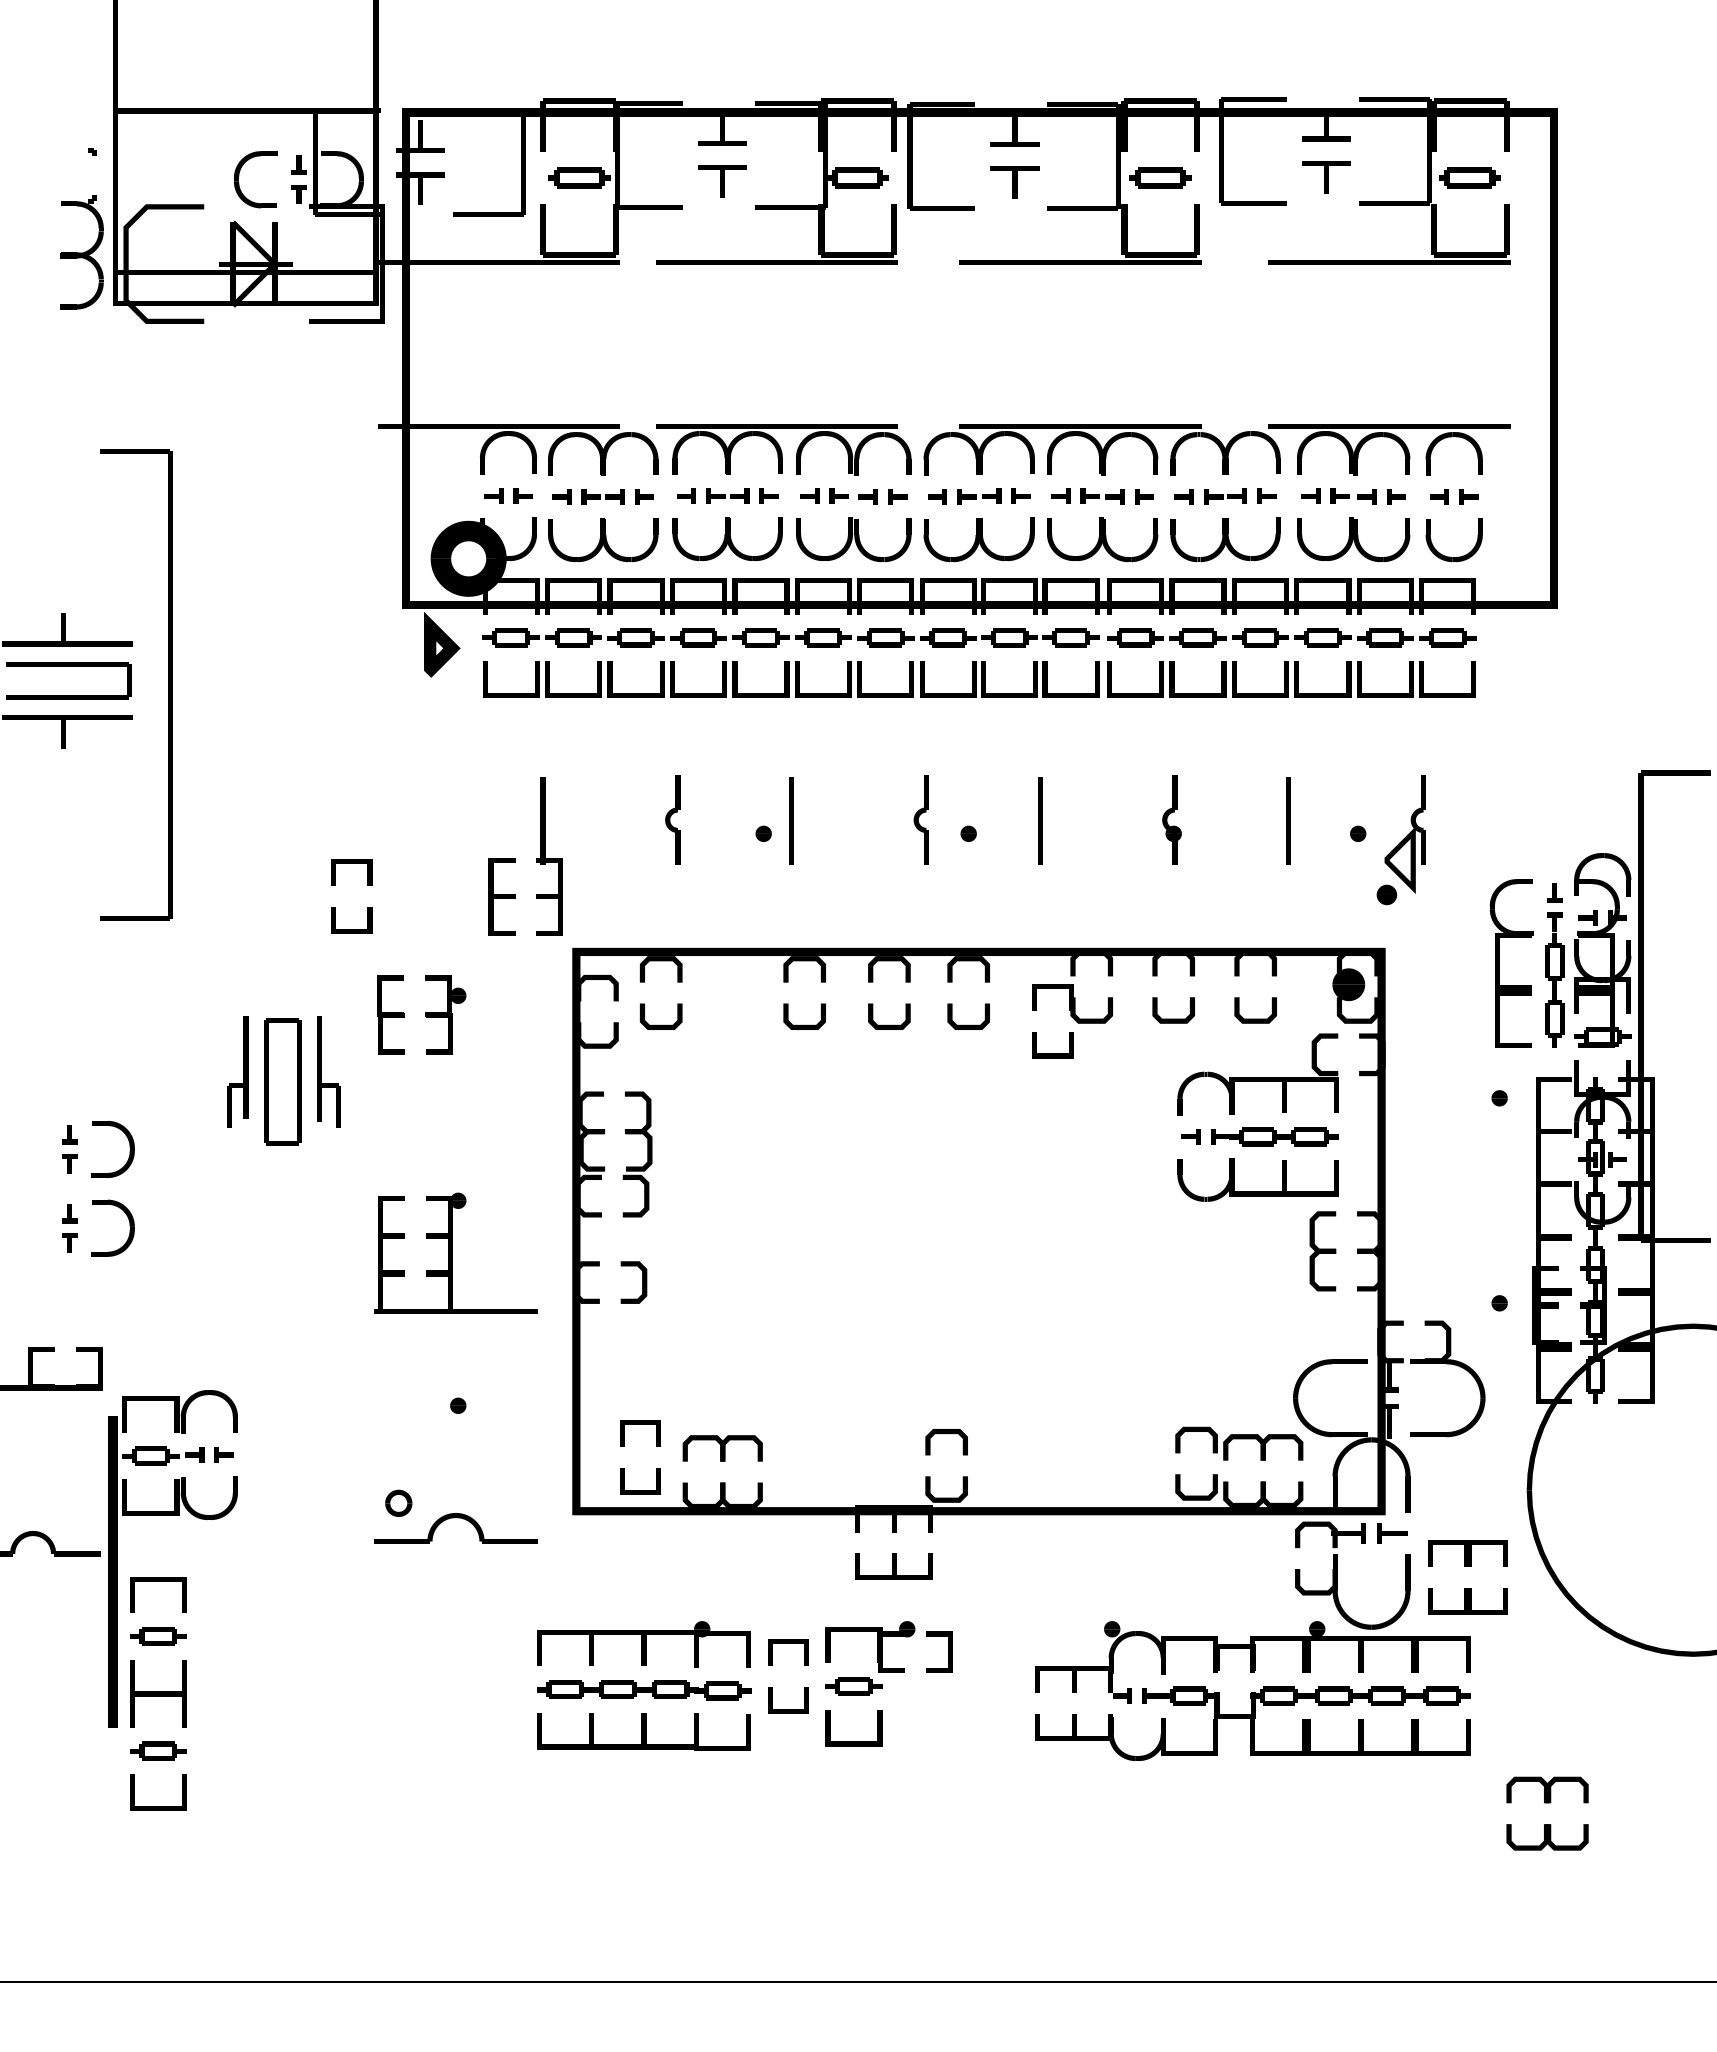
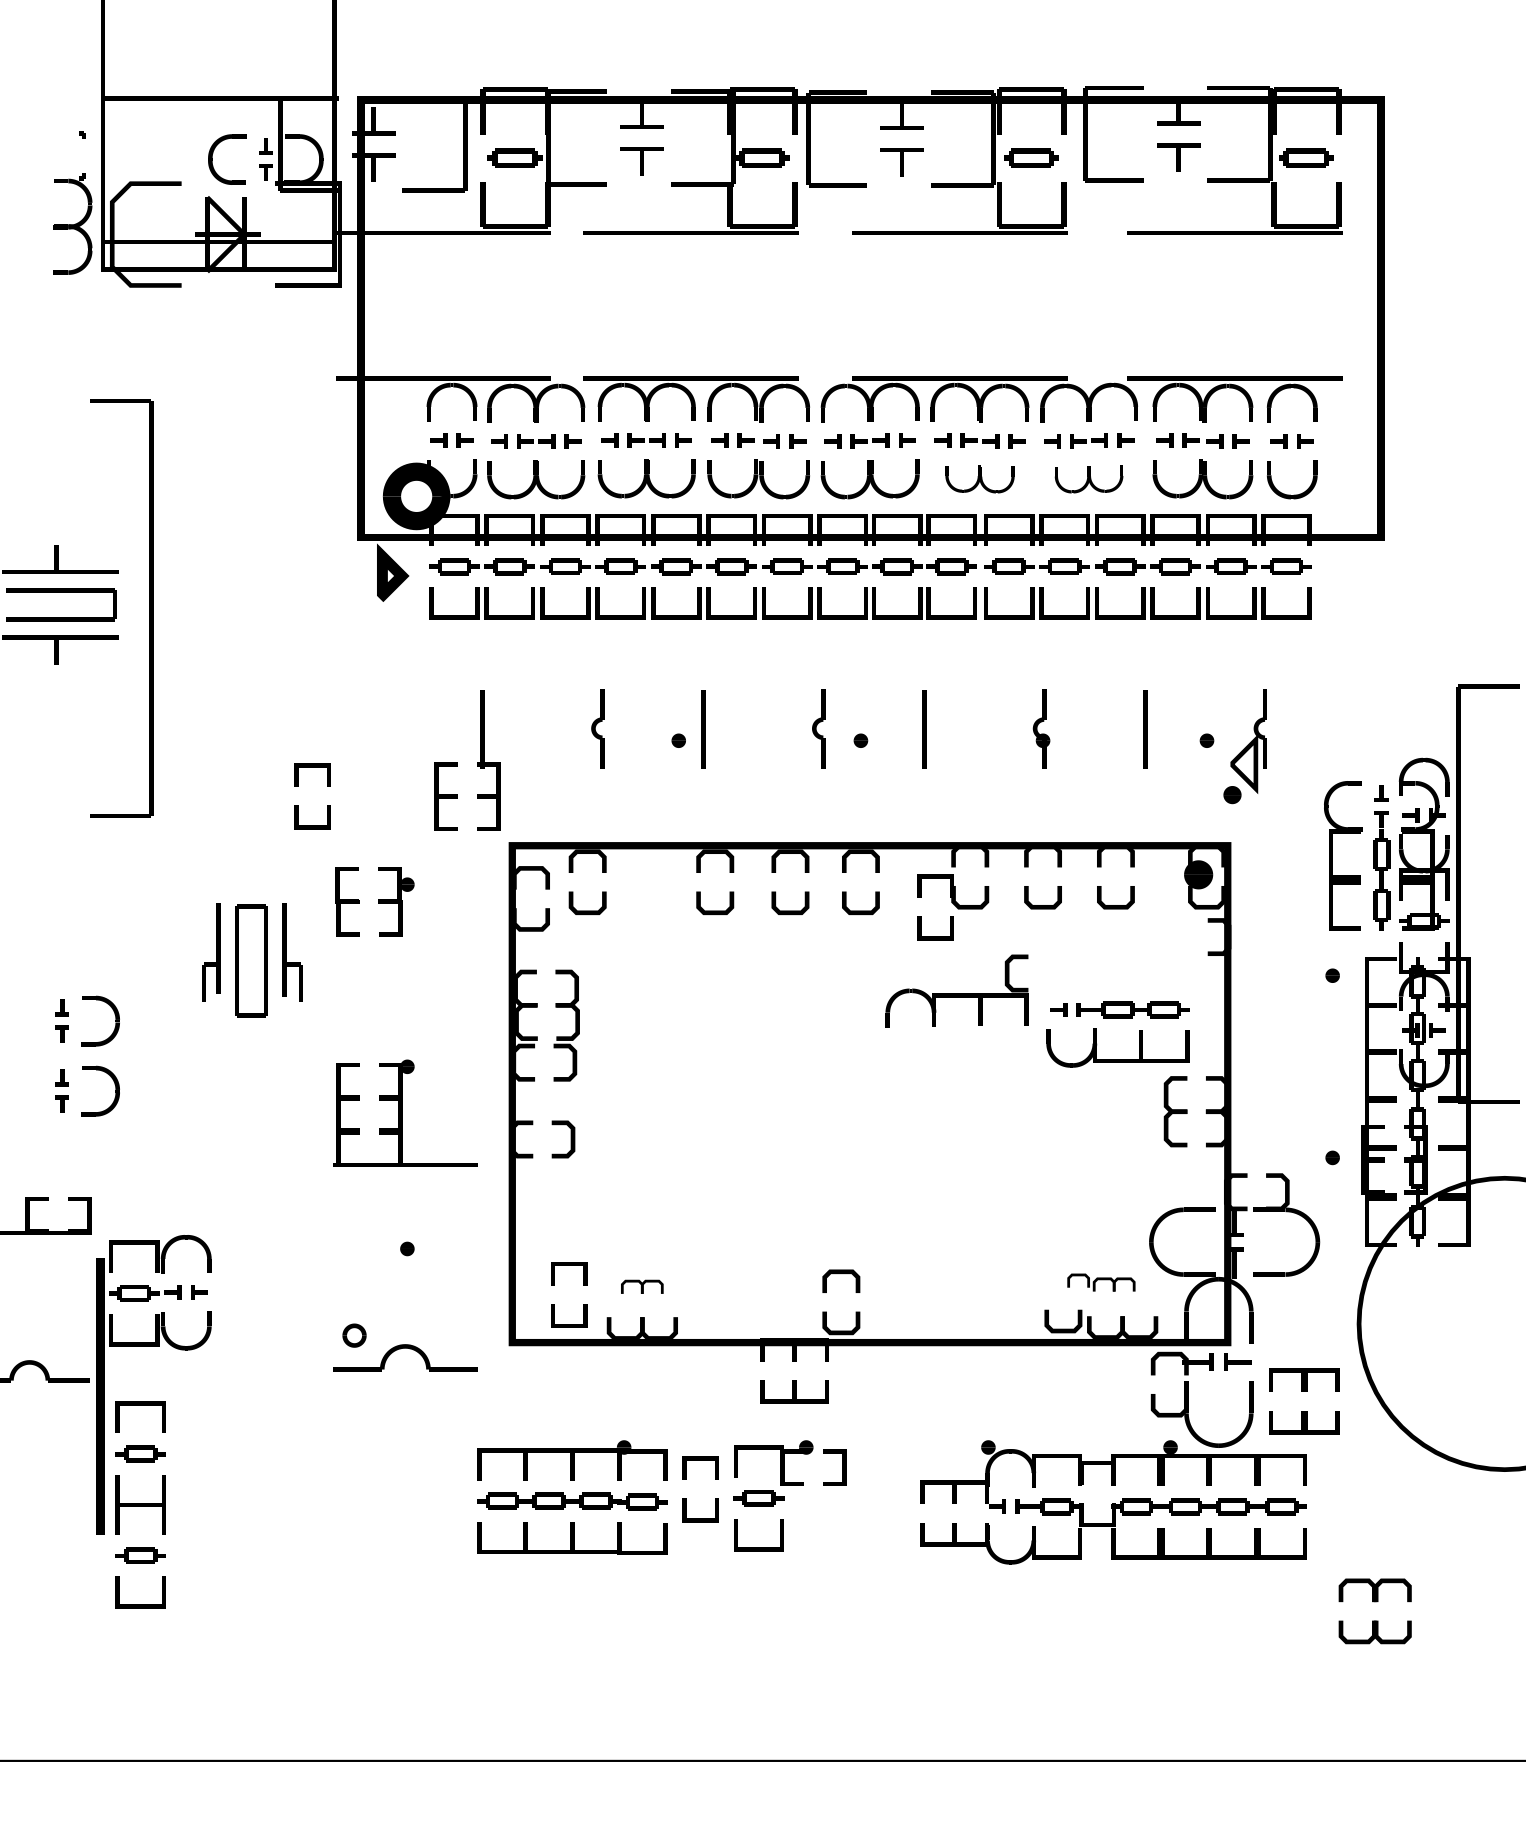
part: (1102, 539) -> (979, 479), size x0.7
part: (1225, 539) -> (1089, 479), size x0.7
part: (1257, 1074) -> (956, 991), moved
part: (1239, 1443) -> (1101, 1282), size x0.6
part: (722, 1448) -> (642, 1286), size x0.6

